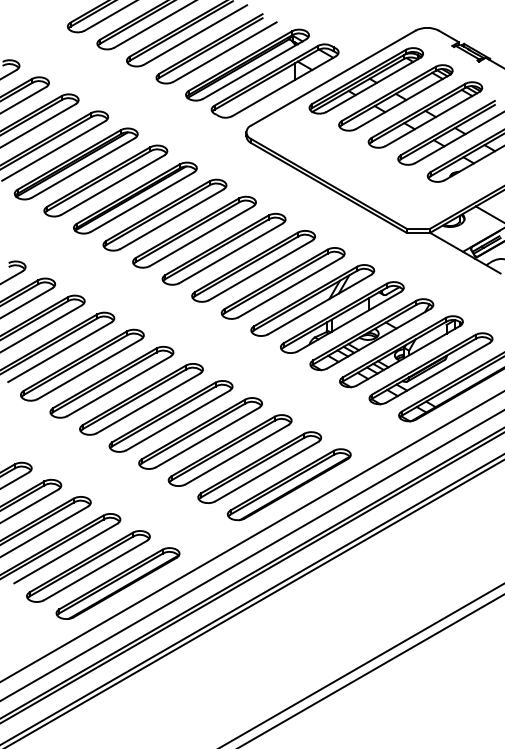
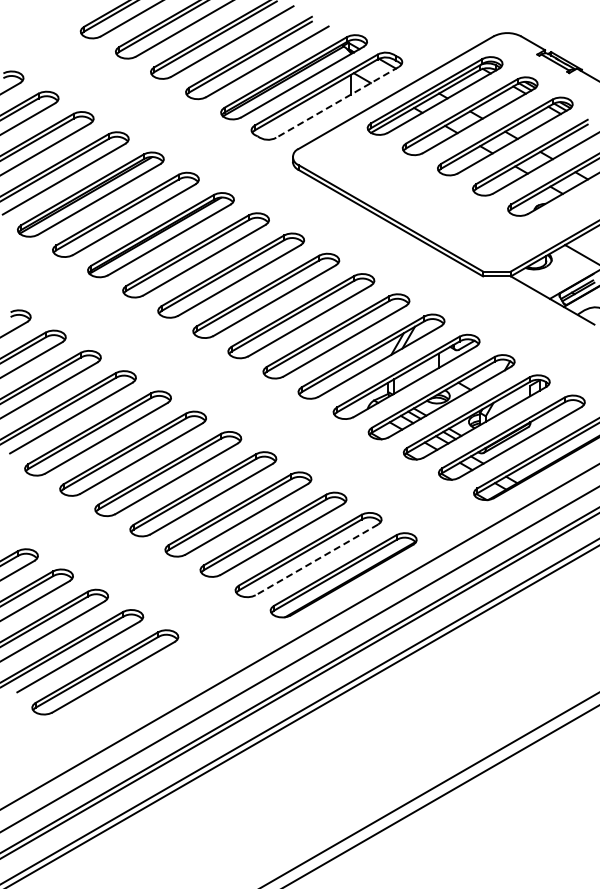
line: (284, 86) -> (337, 102), solid -> dashed
line: (266, 471) -> (316, 559), solid -> dashed
part: (118, 583) -> (140, 692), removed

